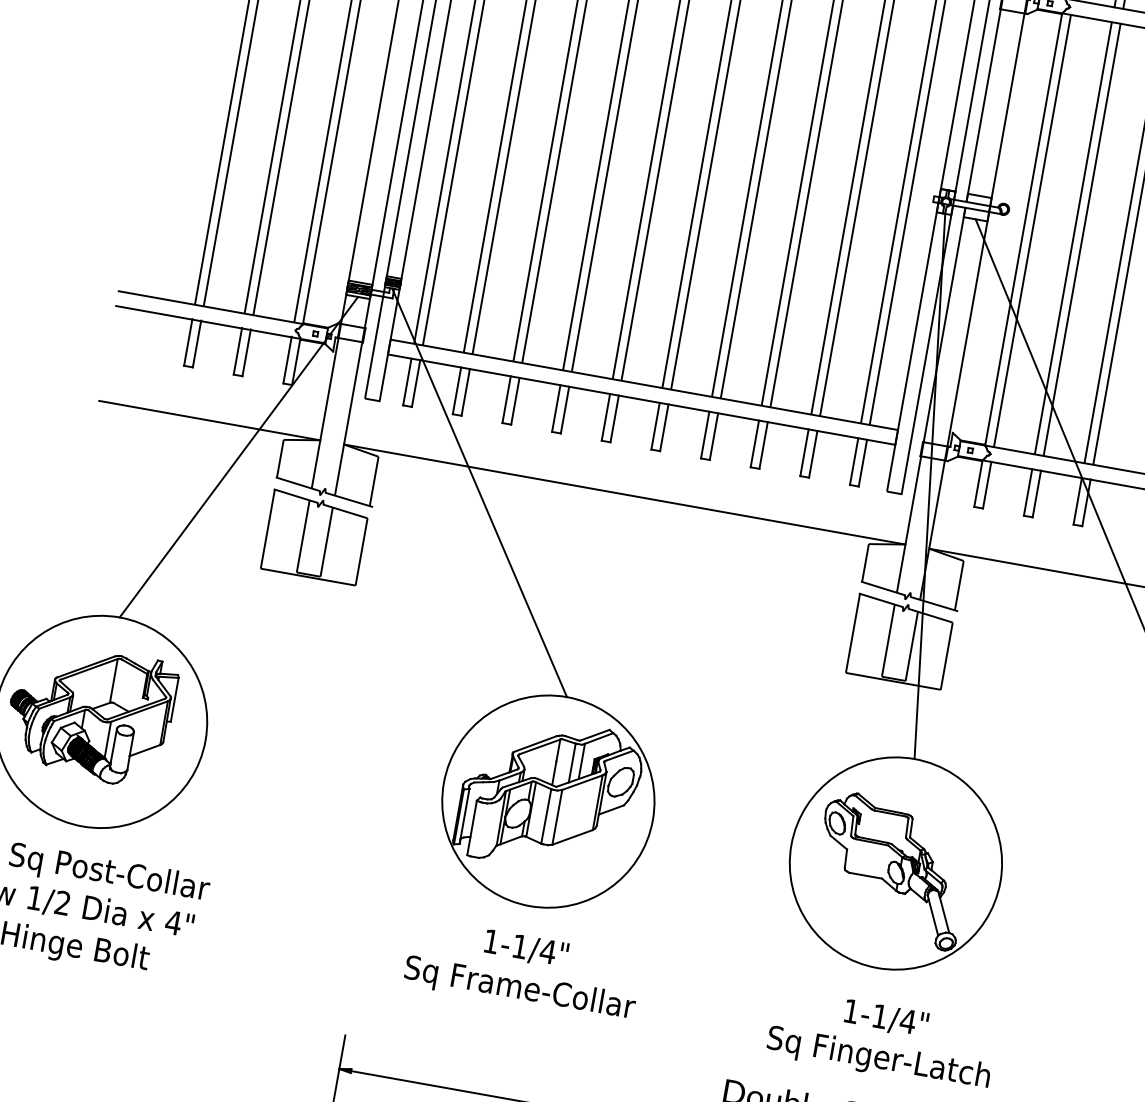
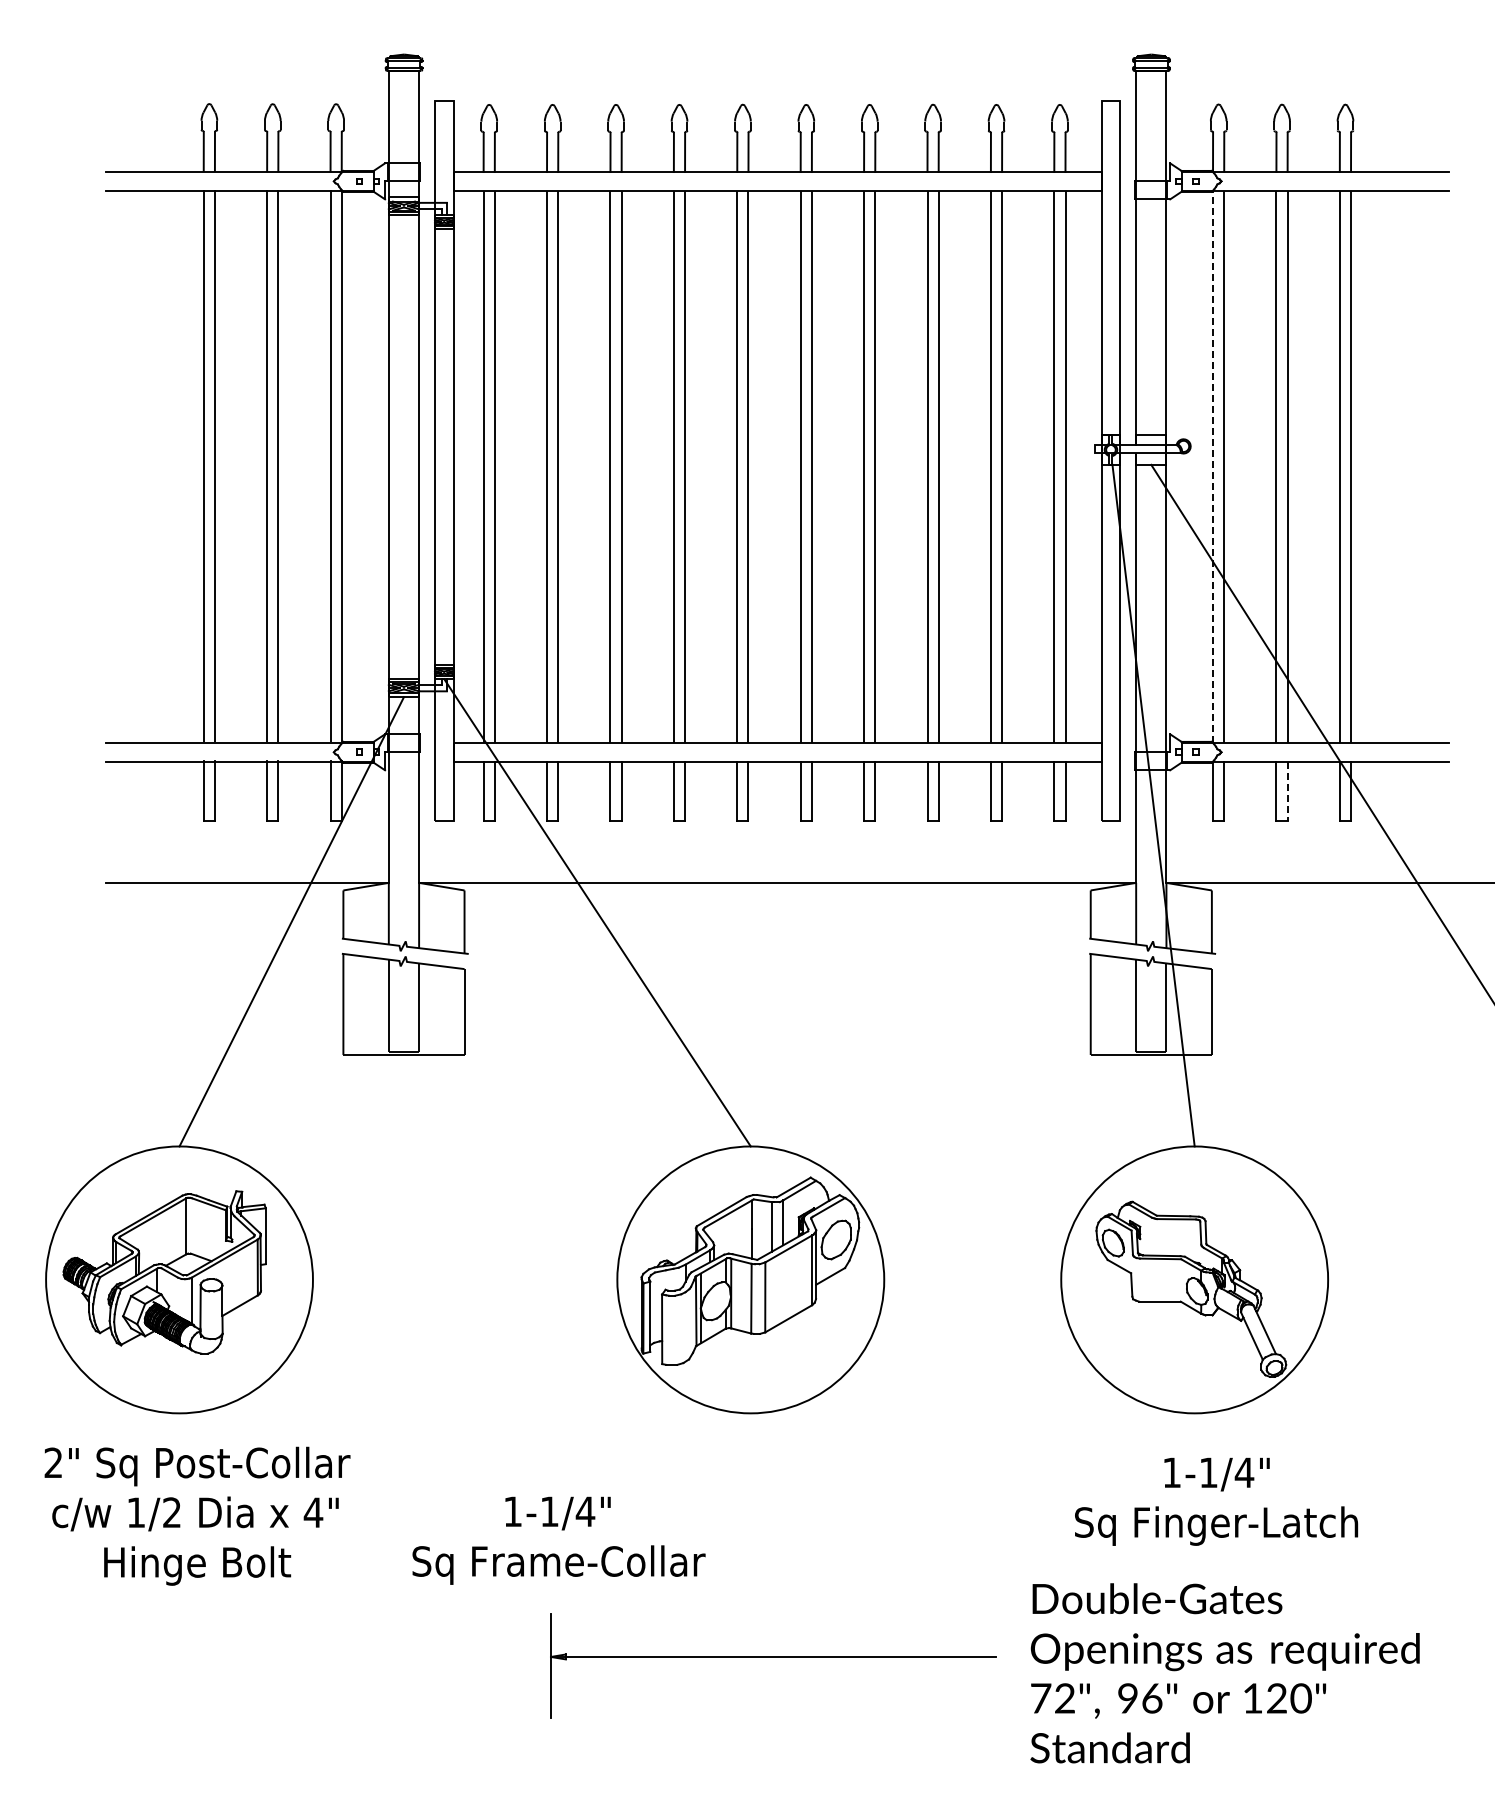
line: (1024, 229) -> (1213, 466), solid -> dashed
line: (1036, 494) -> (1287, 791), solid -> dashed
text: (522, 970) -> (558, 1540), moved

